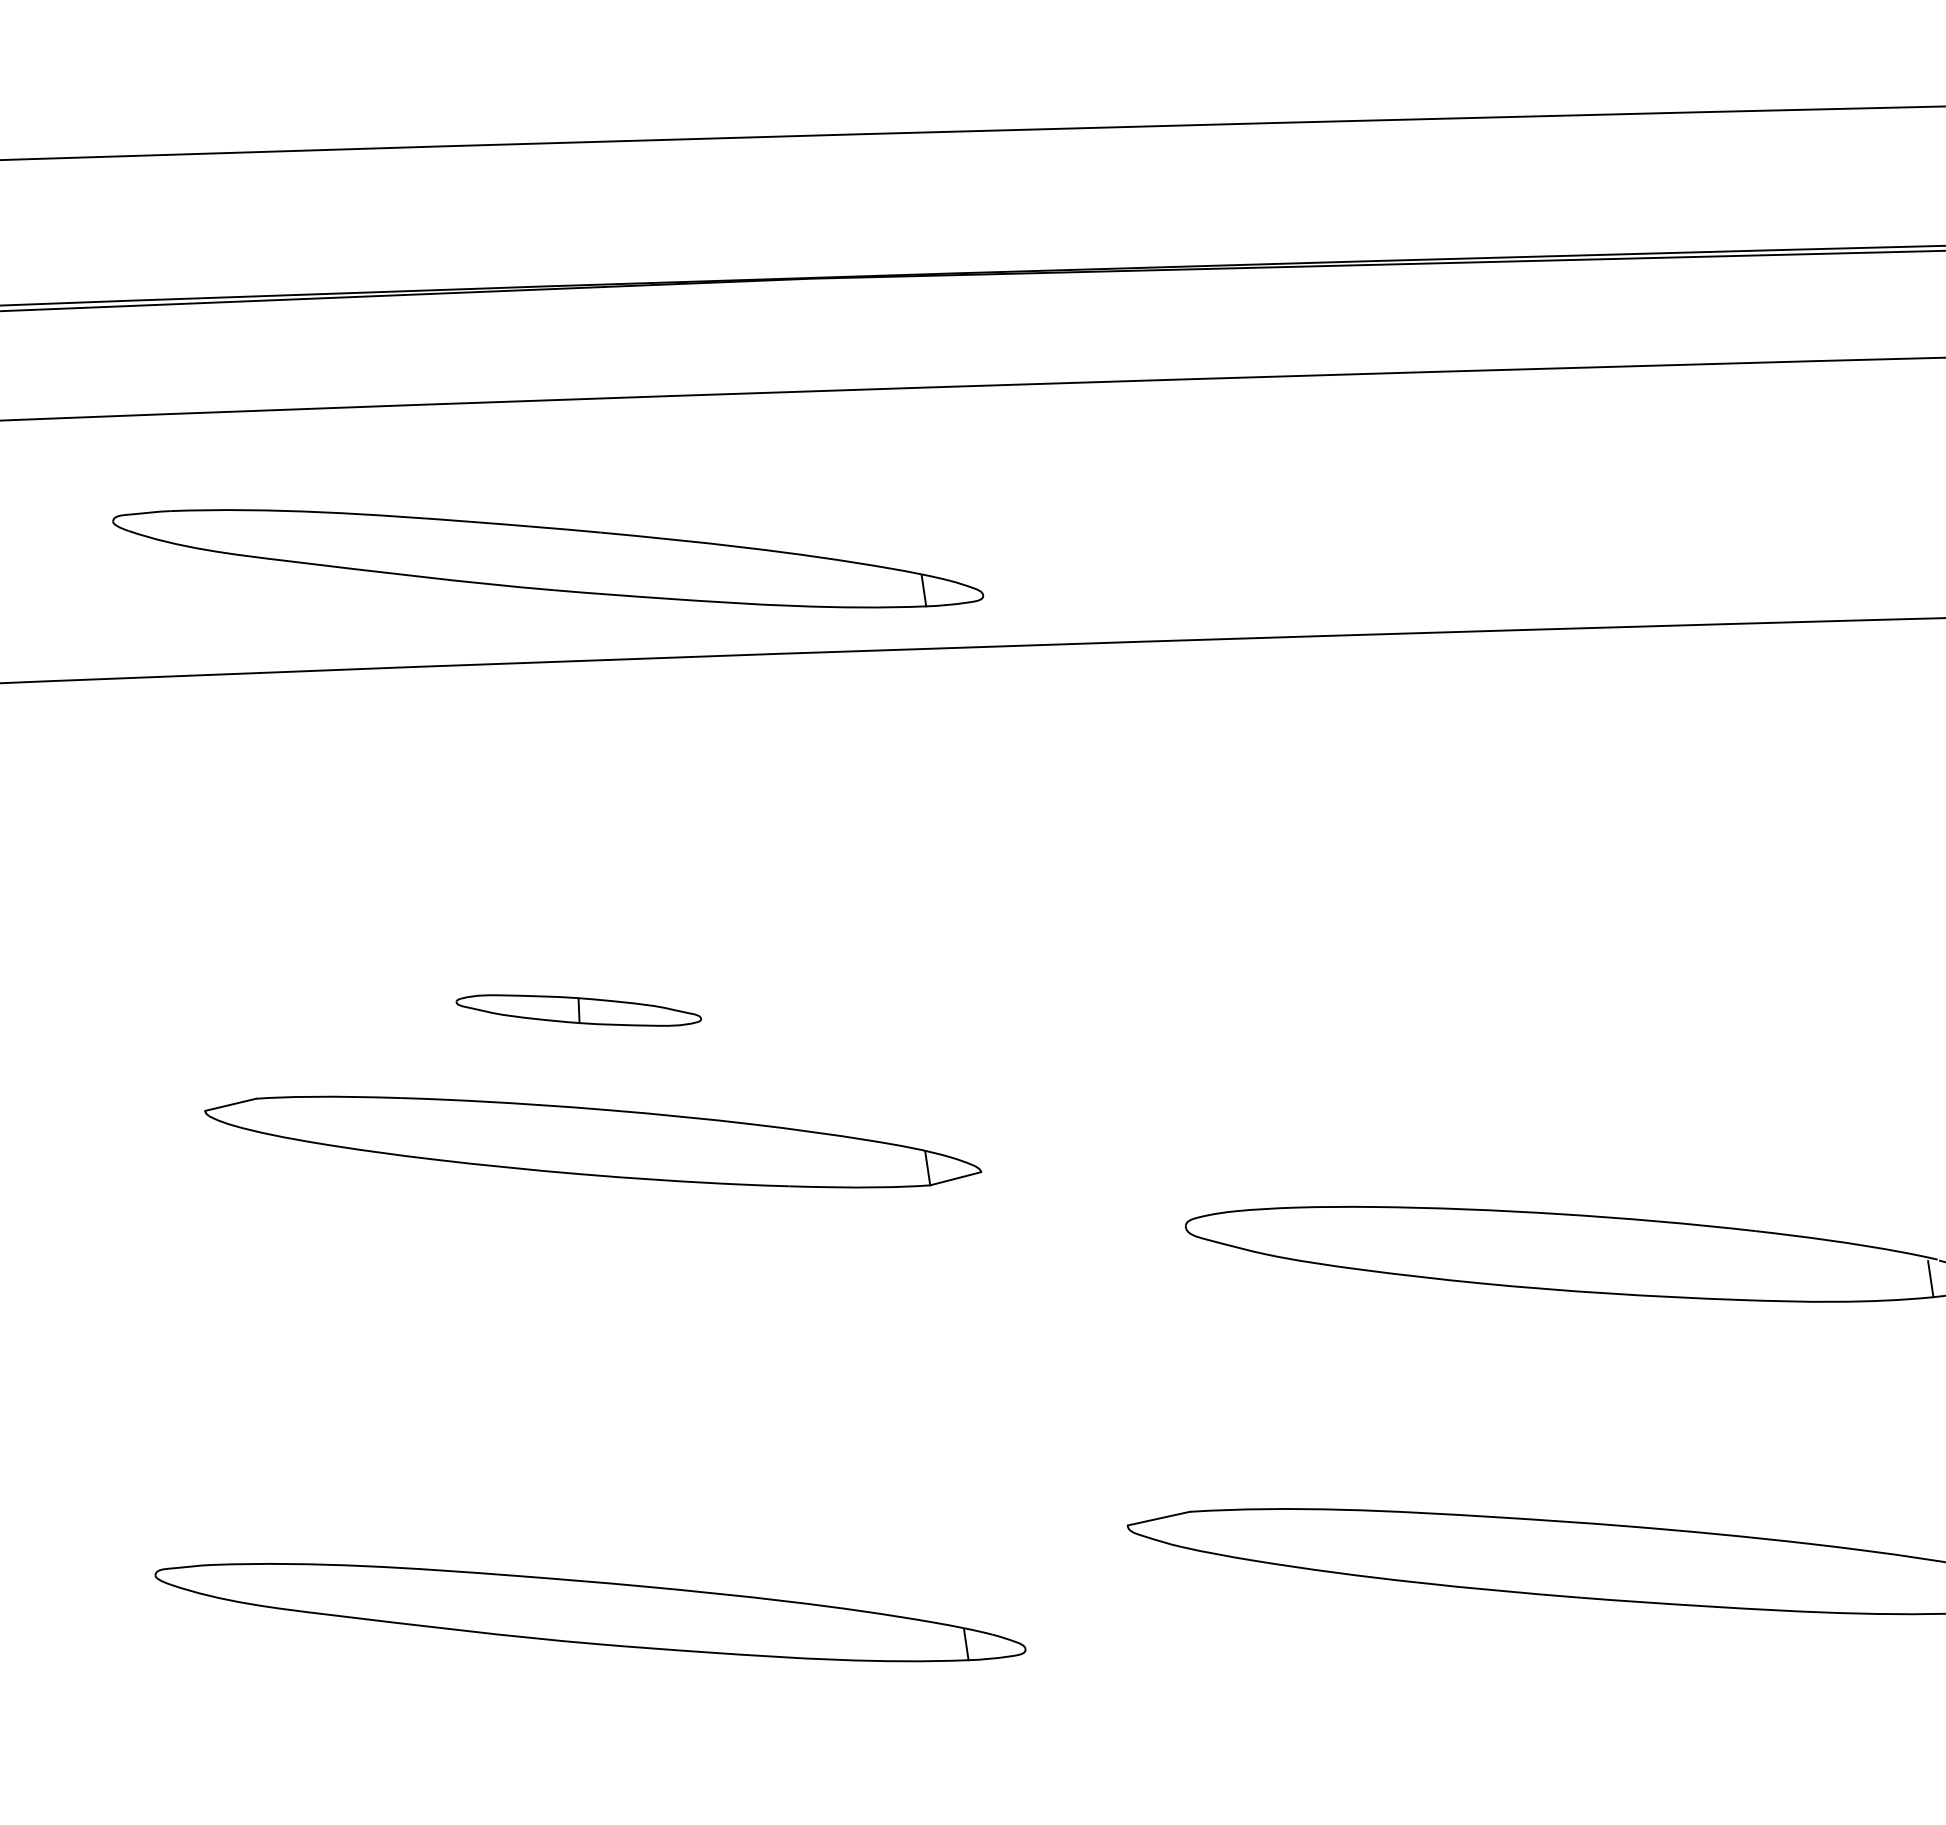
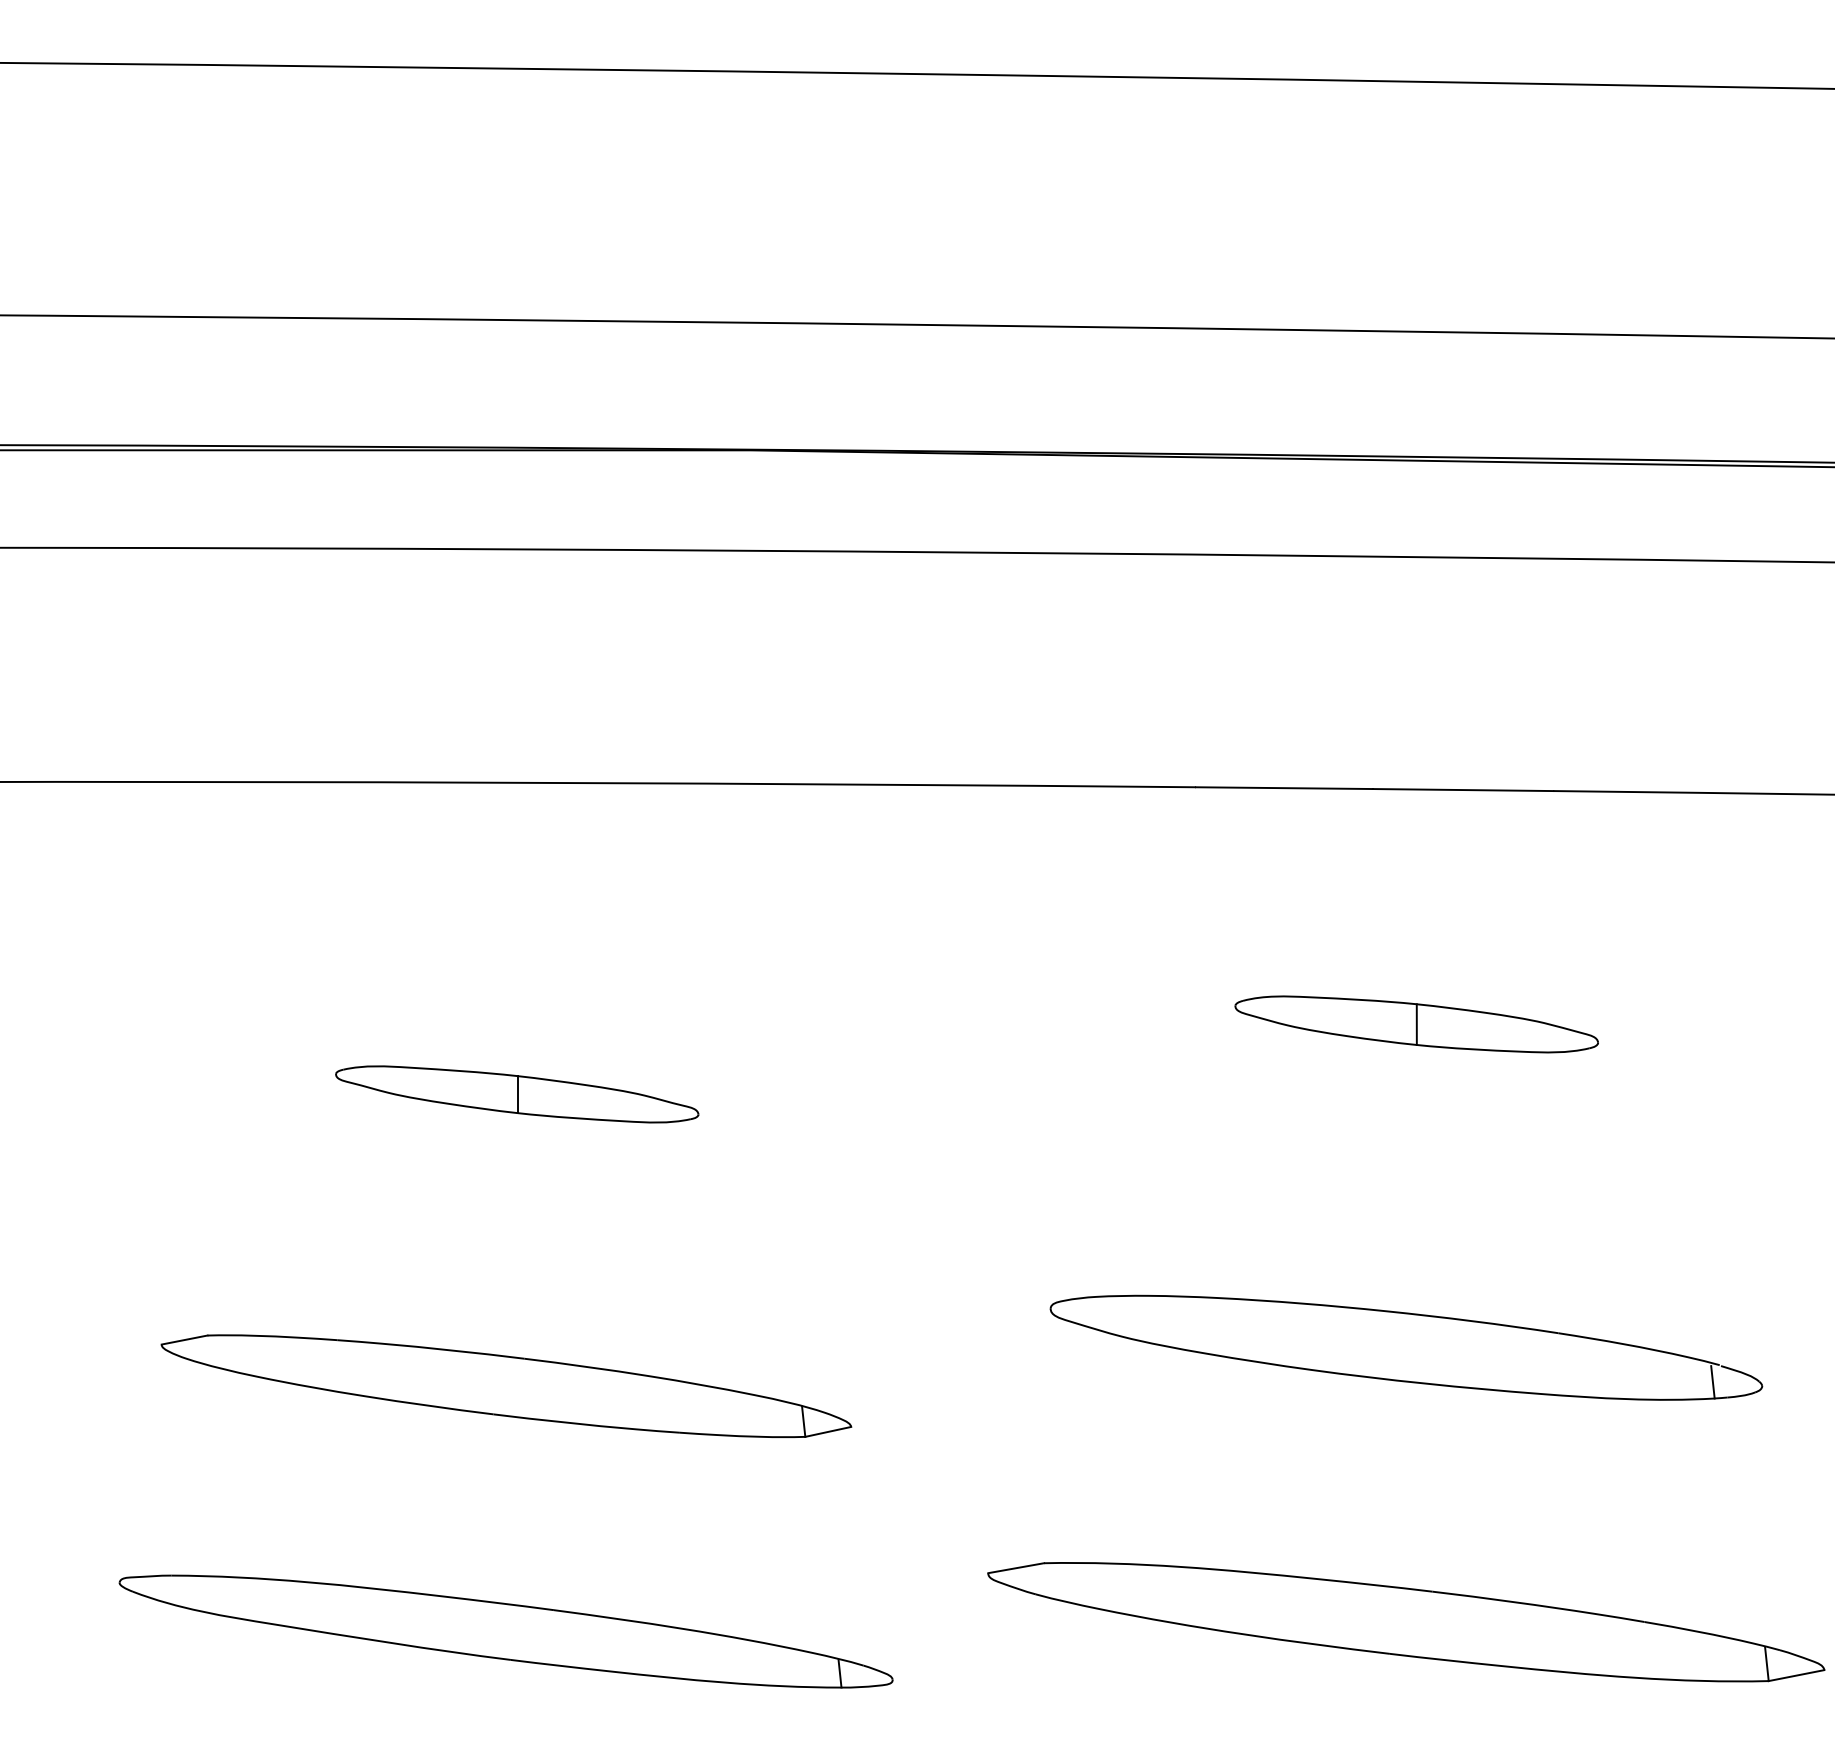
part: (547, 558) -> (505, 690), removed
part: (1582, 891) -> (1416, 1024), added
part: (579, 1010) -> (517, 1094), size x1.67
part: (593, 1141) -> (506, 1385), moved

